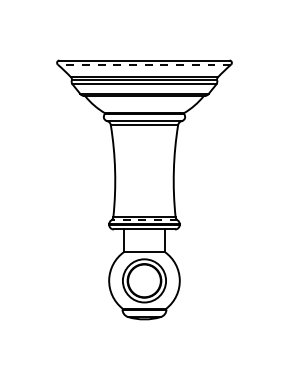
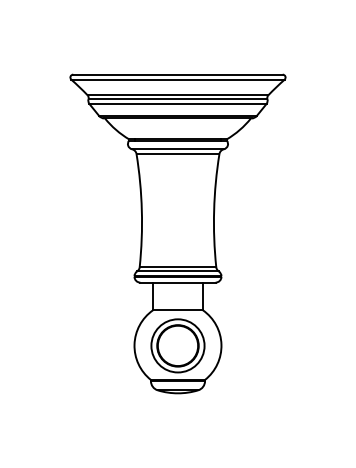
line: (144, 64) -> (177, 79), dashed -> solid
line: (144, 220) -> (178, 271), dashed -> solid

